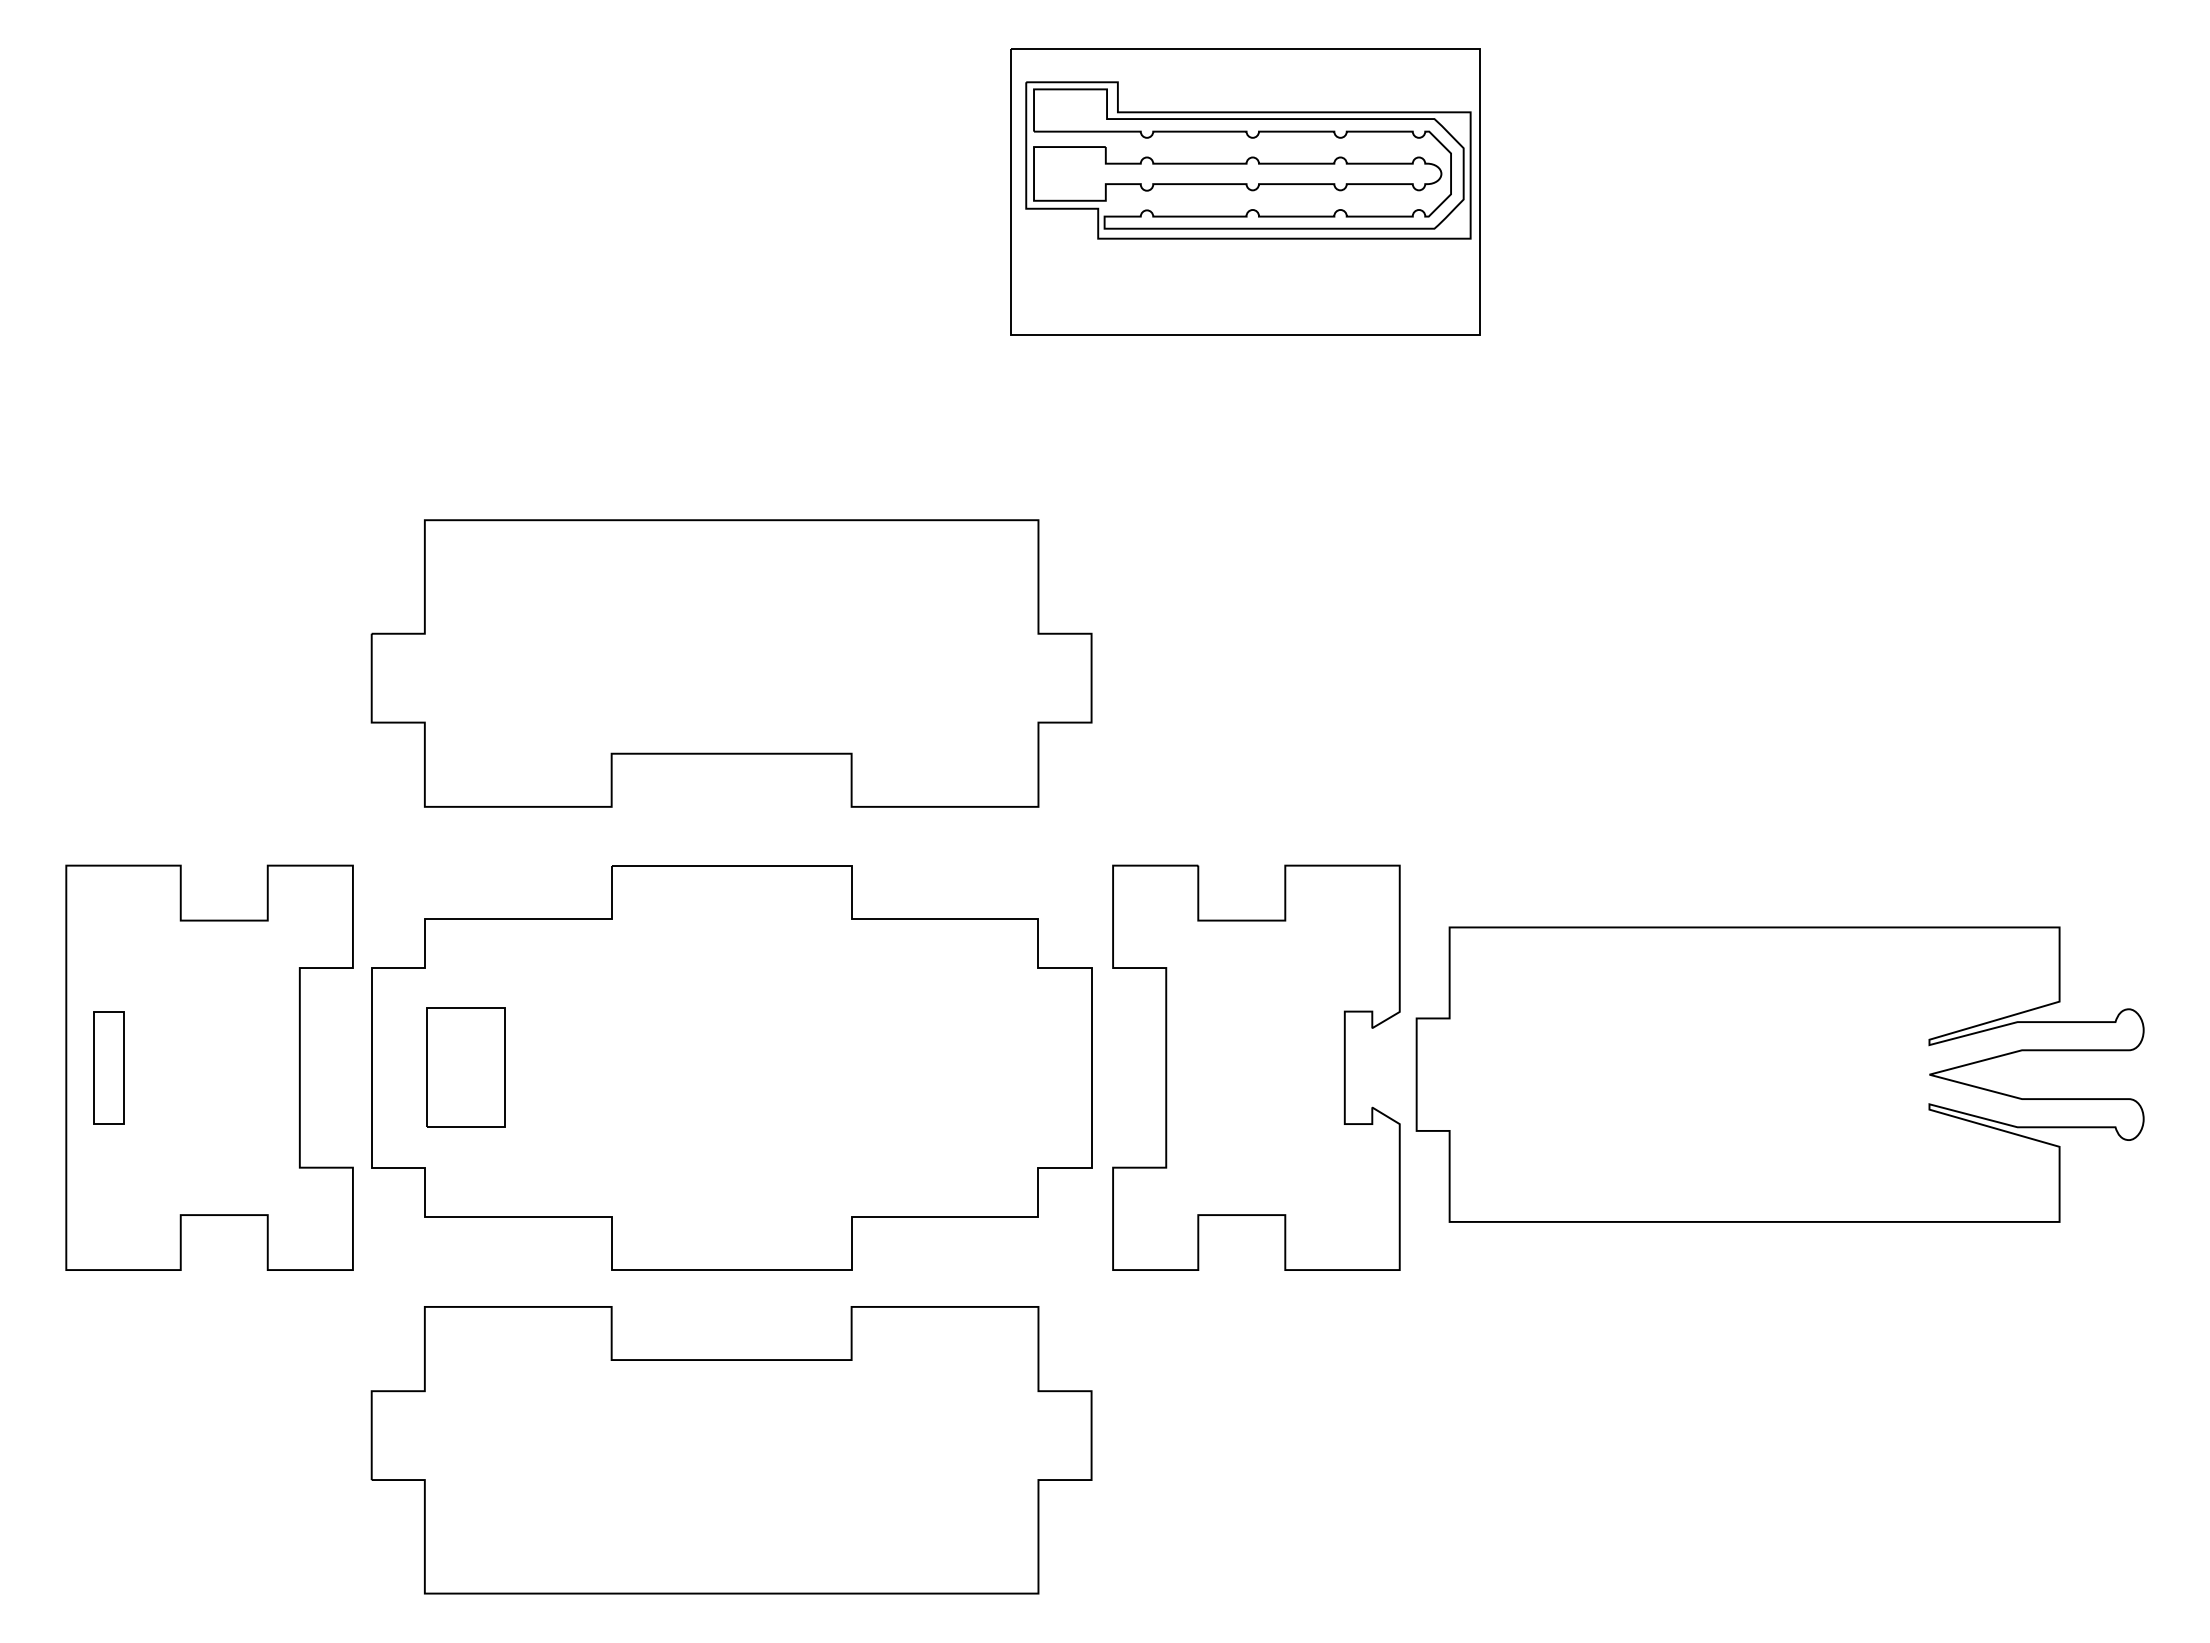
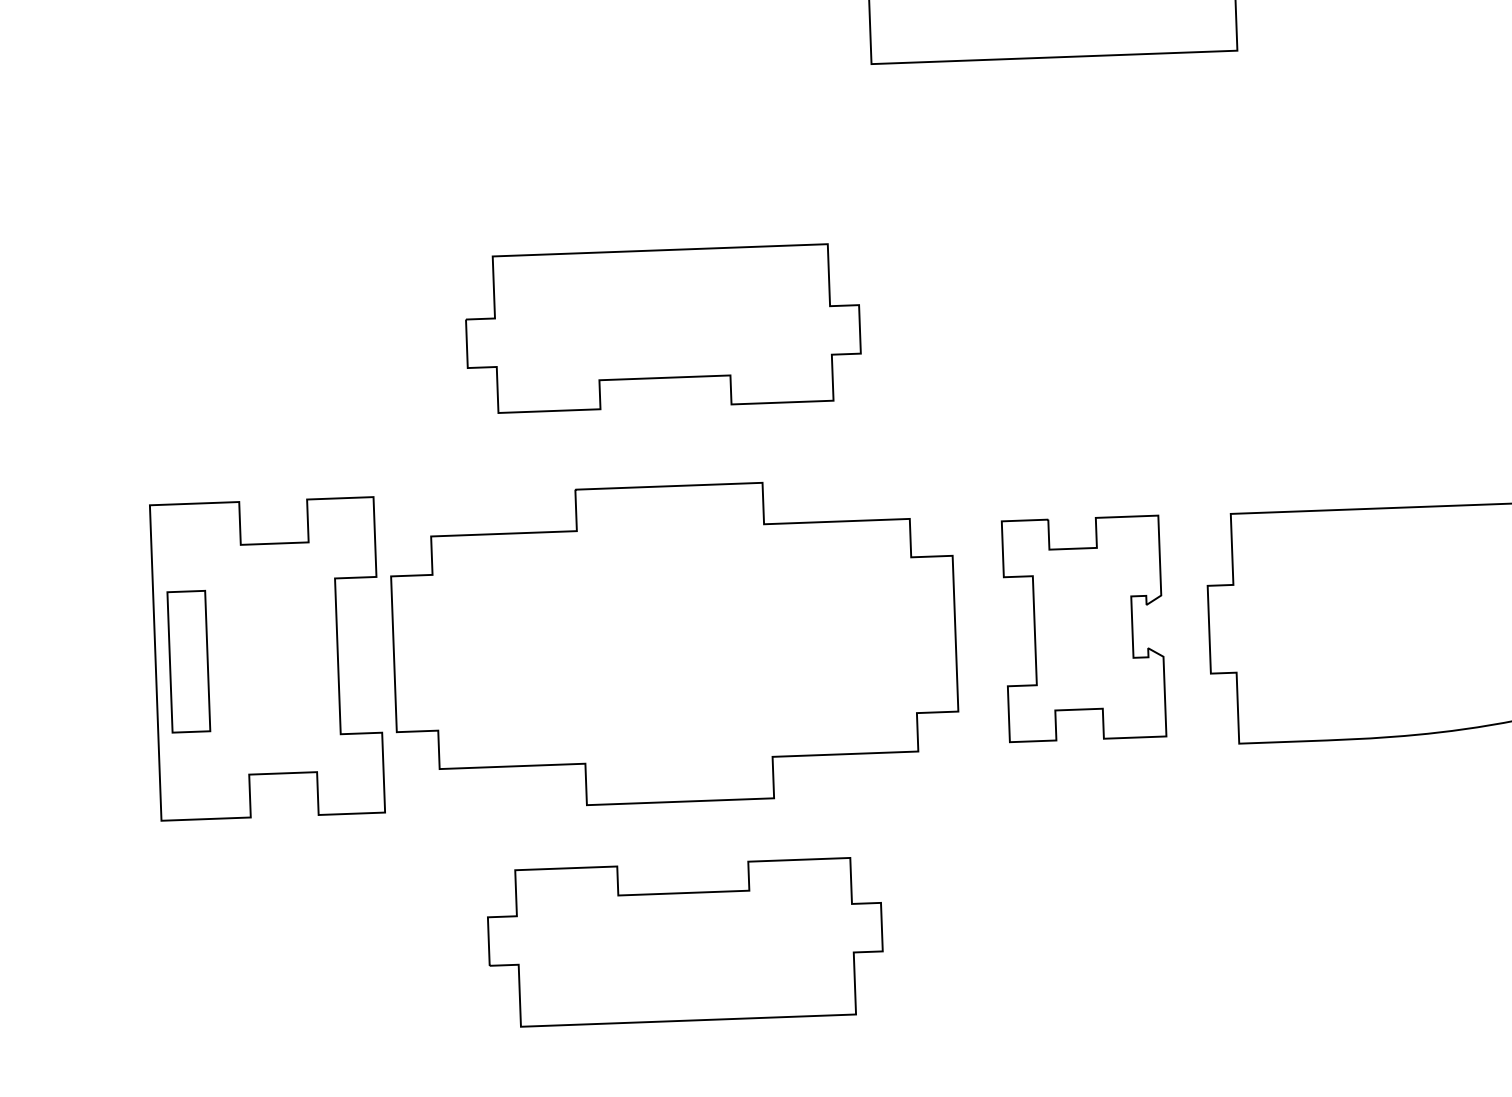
part: (731, 663) -> (663, 328), size x0.7
part: (108, 1067) -> (188, 661), size x1.6
part: (465, 1067) -> (467, 651), removed
part: (1256, 1067) -> (1084, 628), size x0.7
part: (731, 1450) -> (685, 942), size x0.7

